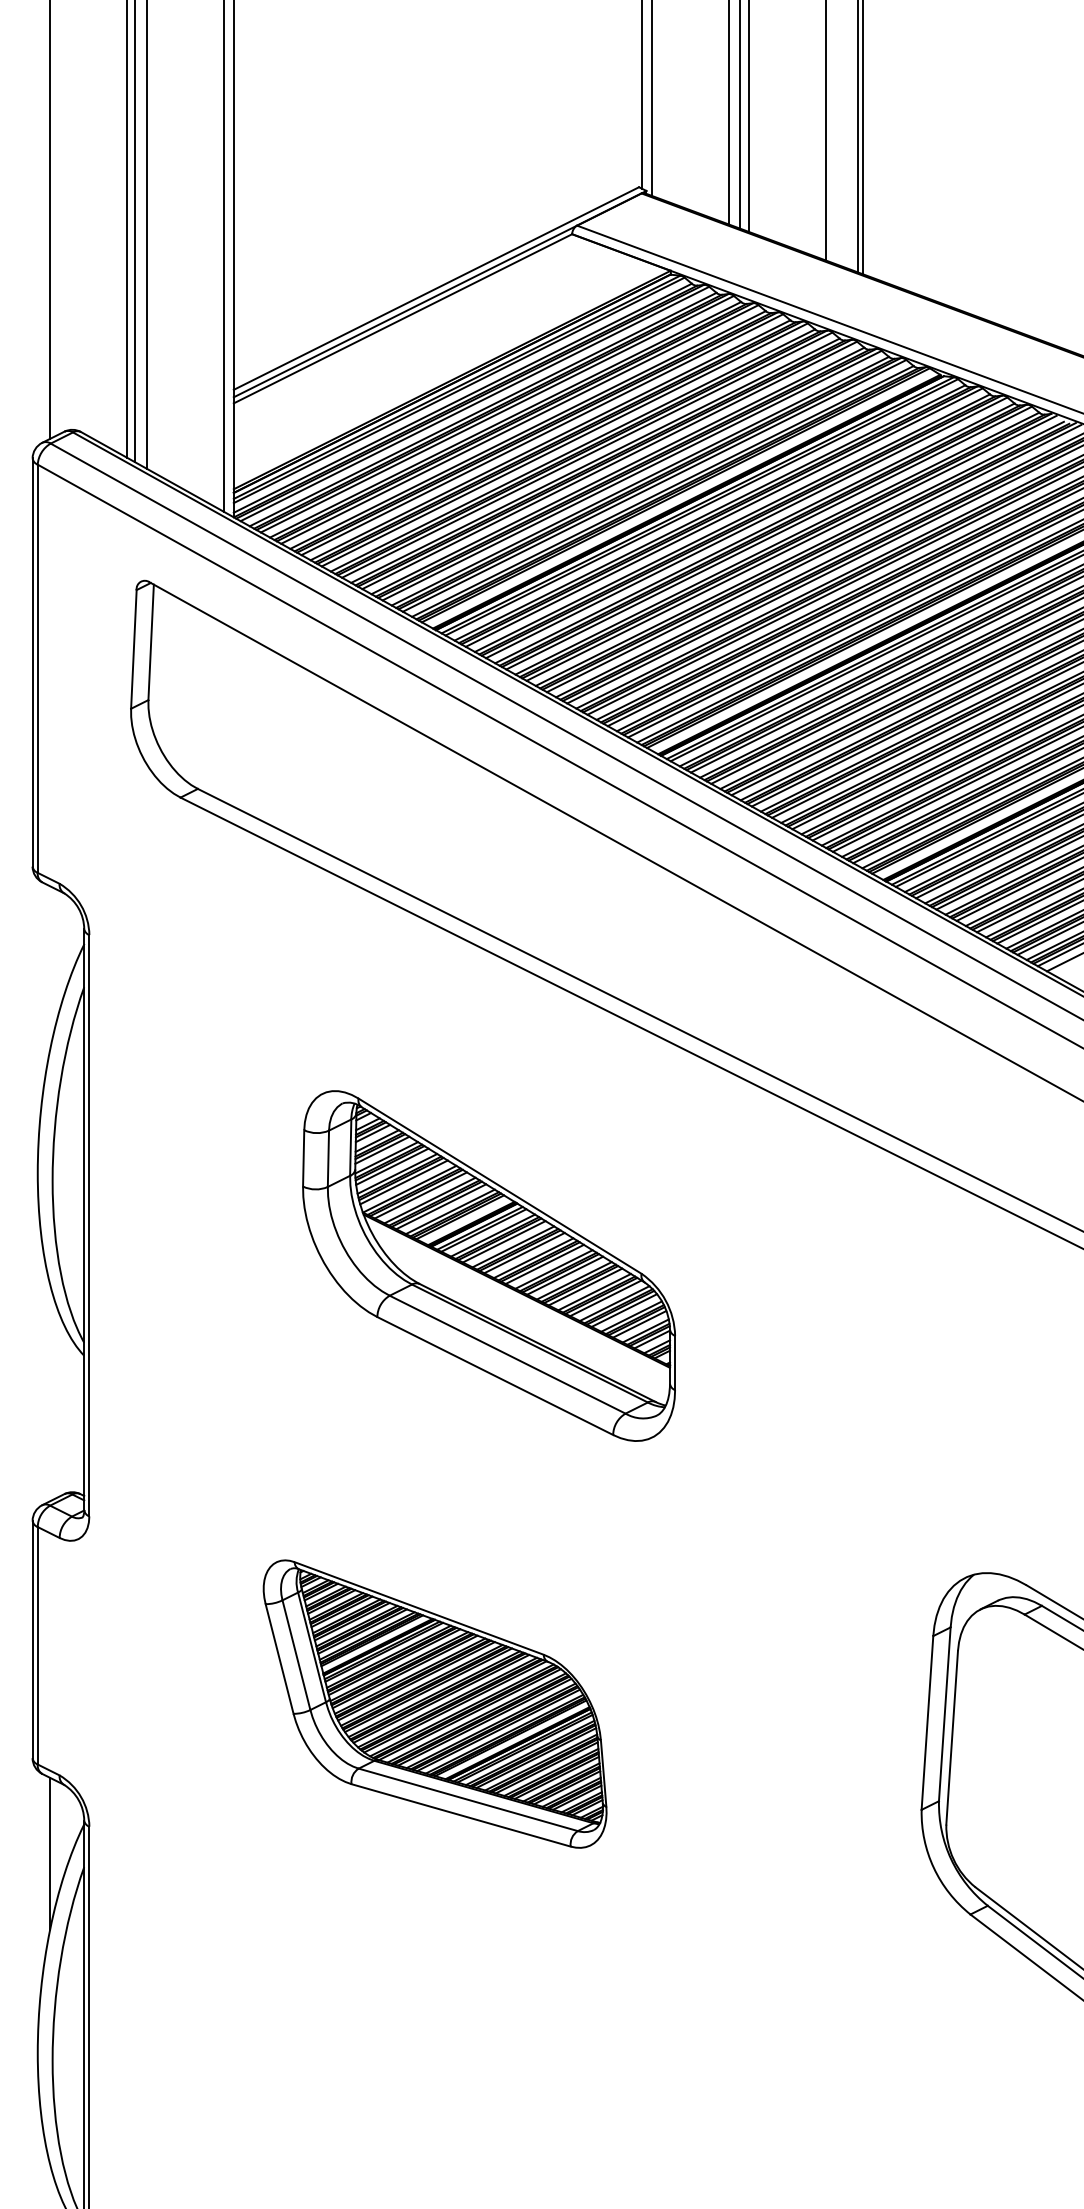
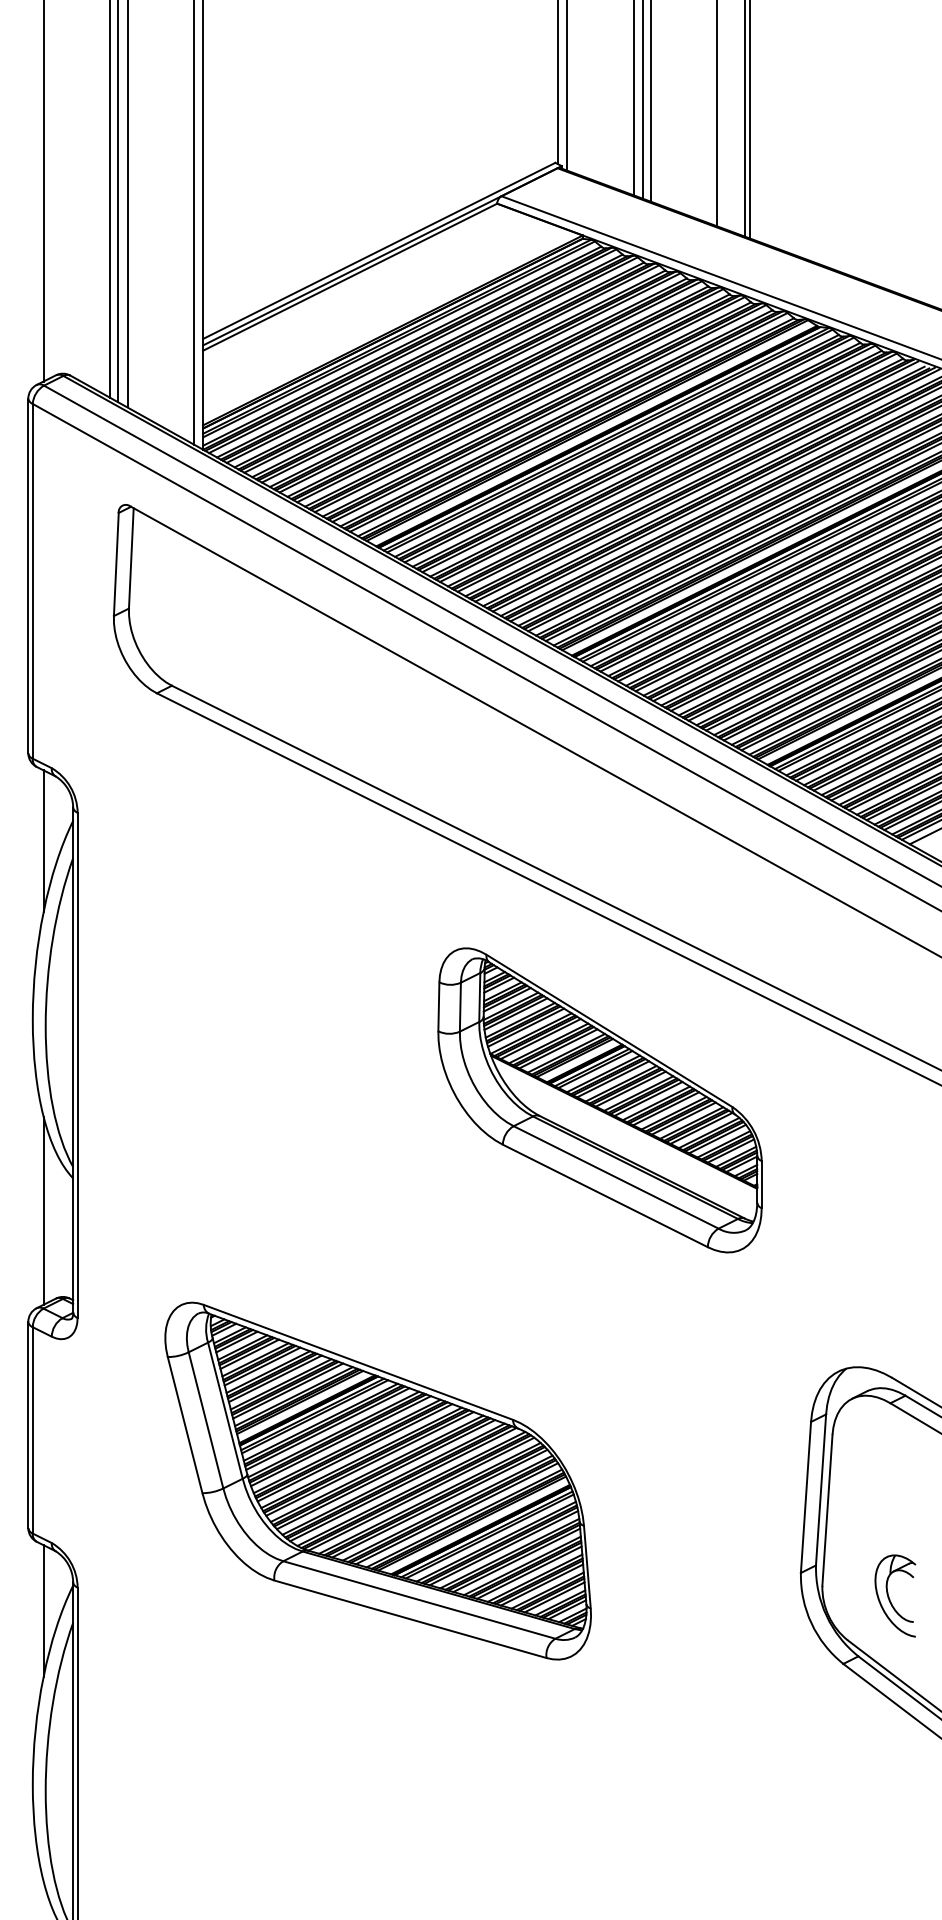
line: (50, 968) -> (43, 841), added
part: (488, 1266) -> (599, 1100), moved
line: (50, 1392) -> (43, 1210), added
part: (434, 1703) -> (377, 1480), size x1.43
part: (1023, 1836) -> (889, 1596), added

